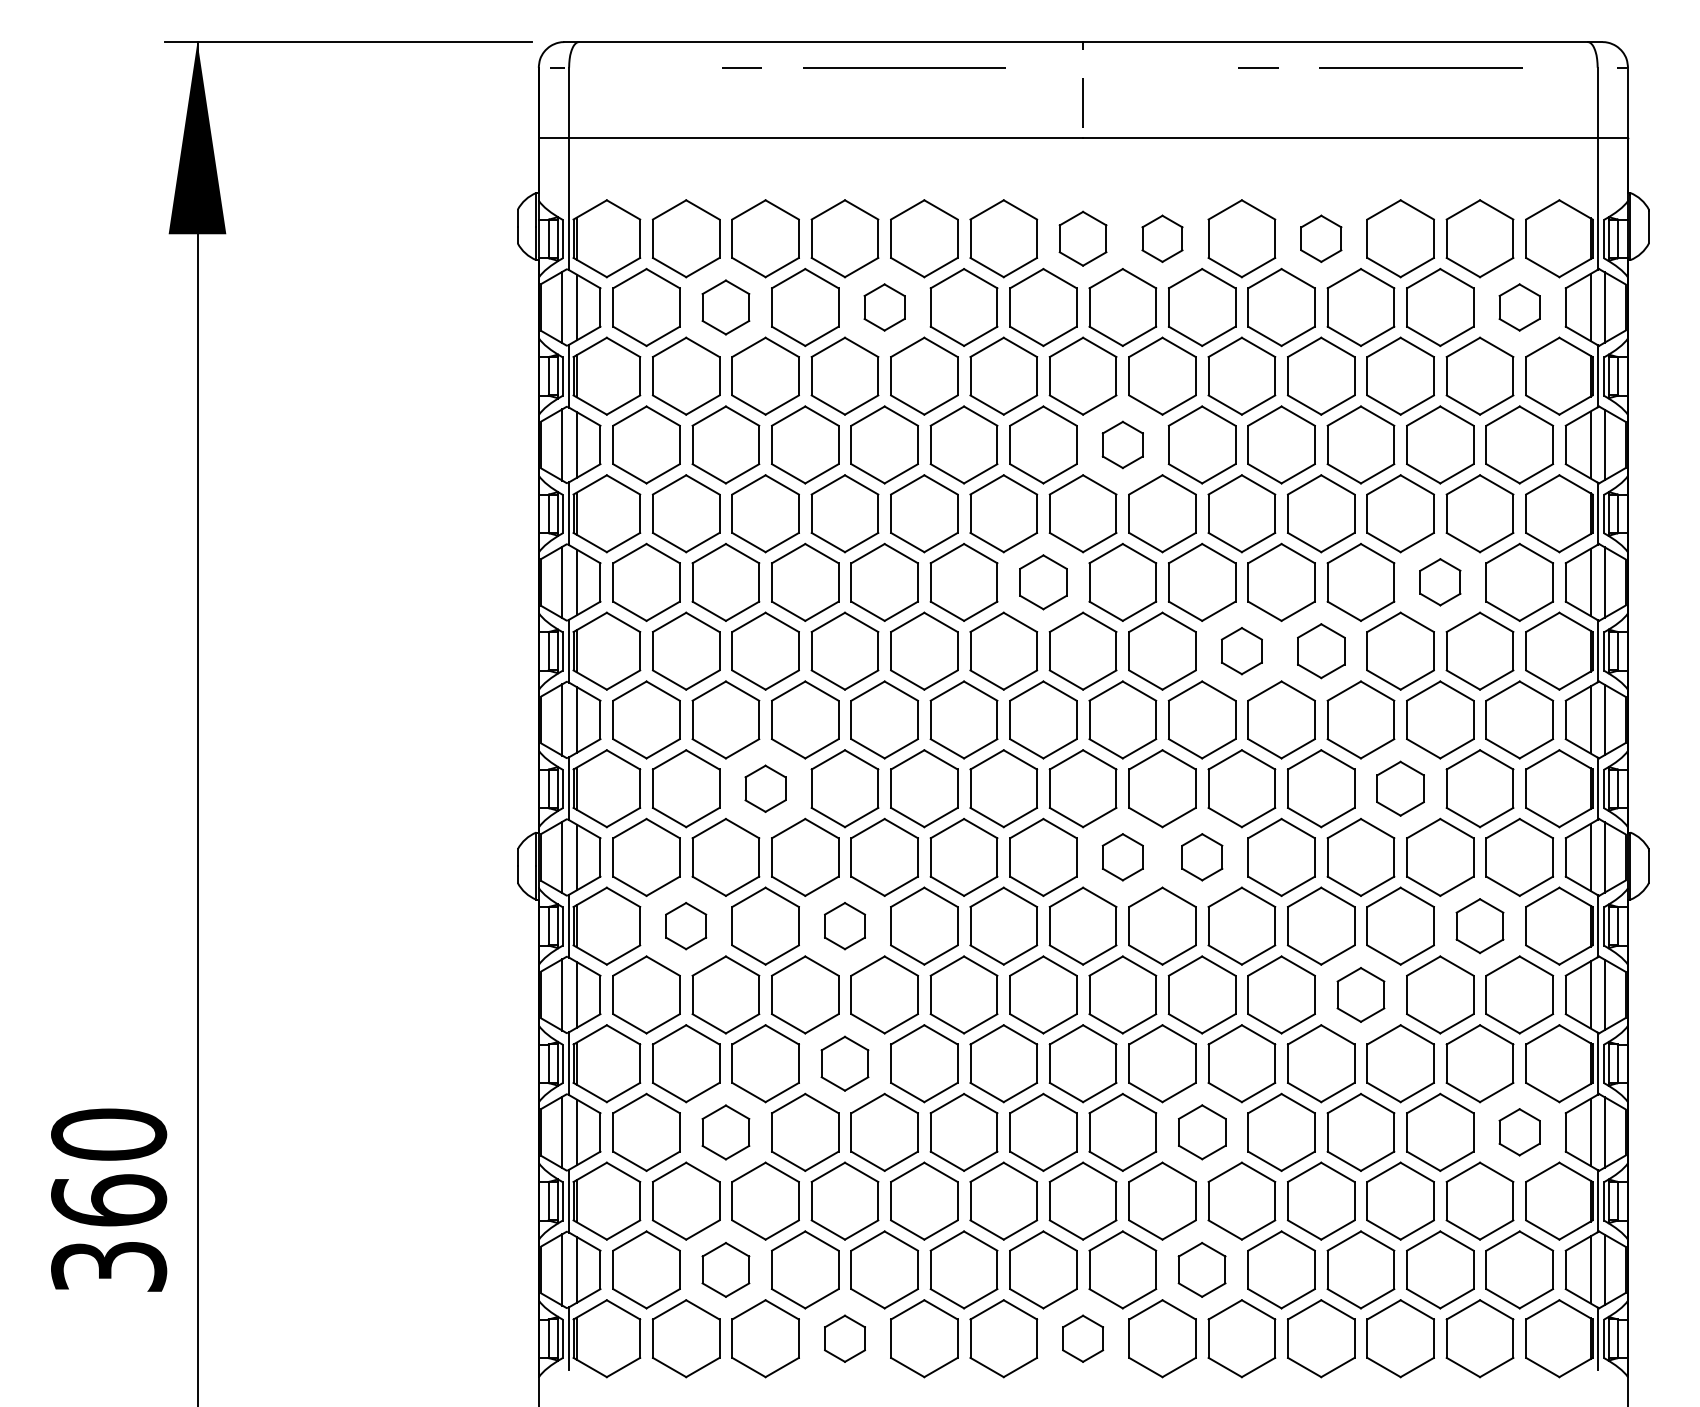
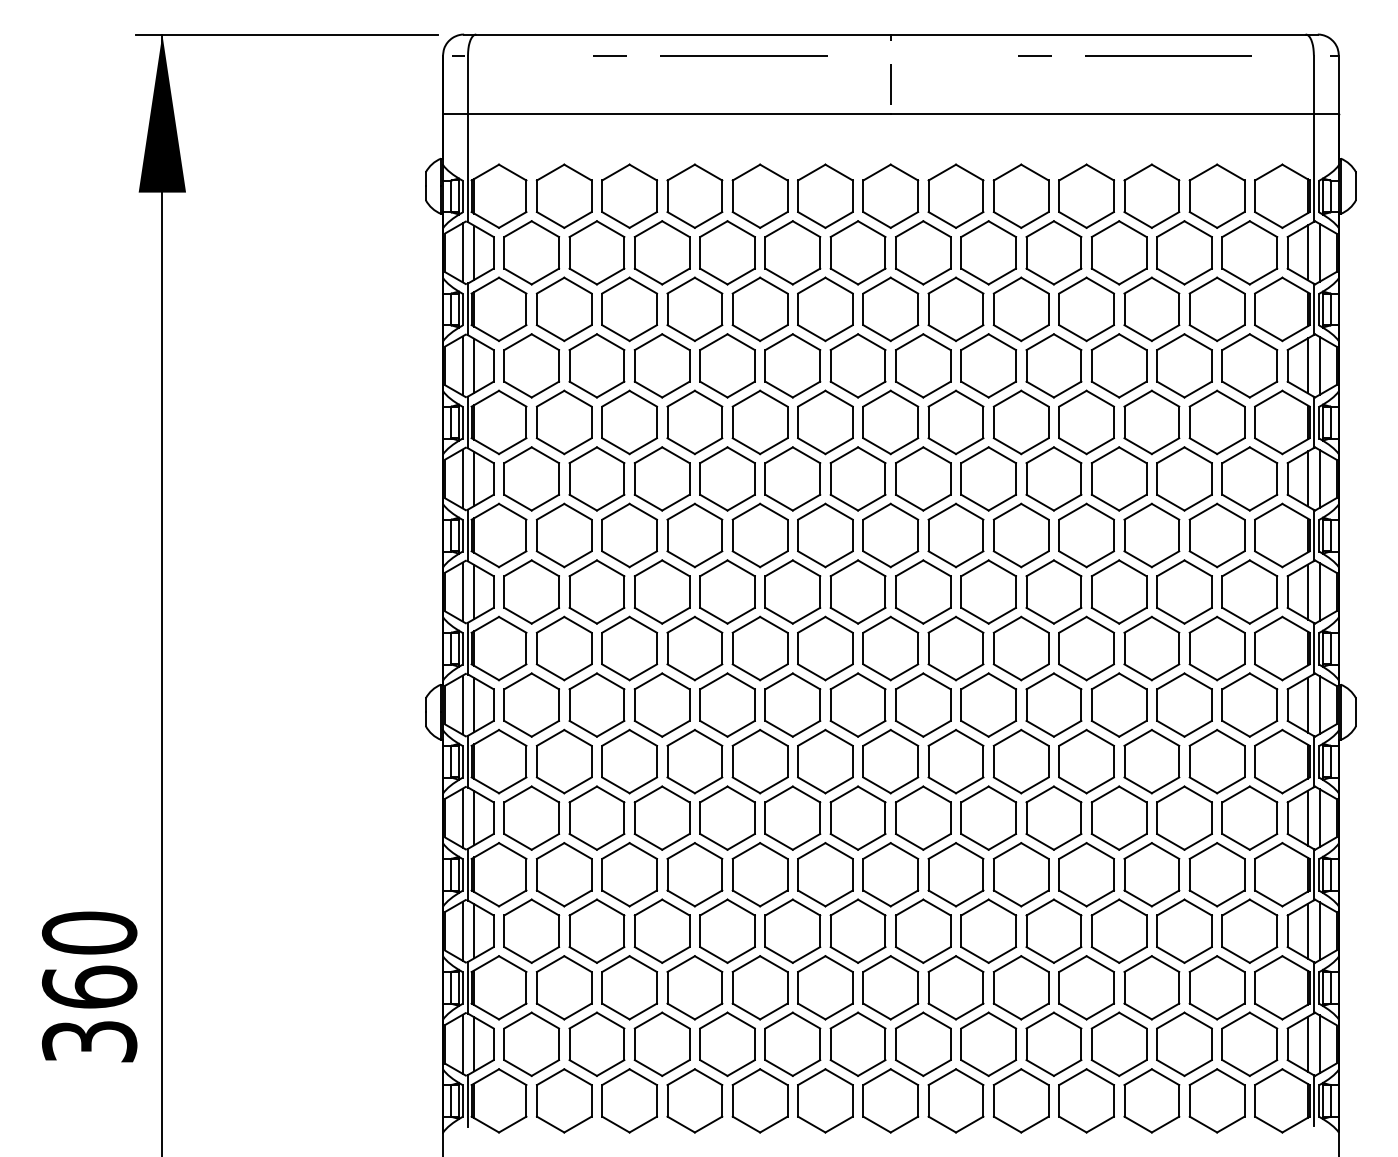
part: (1082, 238) -> (890, 196), size x1.43
part: (1162, 238) -> (956, 196), size x1.67
part: (1321, 238) -> (1086, 196), size x1.67
part: (725, 307) -> (596, 252), size x1.43
part: (884, 307) -> (727, 252), size x1.67
part: (1519, 307) -> (1249, 252), size x1.67
part: (1122, 444) -> (923, 365), size x1.67
part: (1043, 581) -> (858, 478), size x1.43
part: (1440, 581) -> (1184, 478), size x1.67
part: (1241, 650) -> (1020, 534), size x1.67
part: (1321, 650) -> (1086, 534), size x1.43
part: (765, 788) -> (629, 648), size x1.67
part: (1400, 788) -> (1151, 648), size x1.43
part: (1122, 856) -> (923, 704), size x1.67
part: (1202, 856) -> (988, 704), size x1.67
part: (685, 925) -> (563, 761), size x1.67
part: (844, 925) -> (694, 761), size x1.67
part: (1479, 925) -> (1216, 761), size x1.43
part: (1360, 994) -> (1118, 817), size x1.43
part: (844, 1063) -> (694, 874), size x1.43
part: (1202, 1131) -> (988, 930), size x1.43
part: (1519, 1131) -> (1249, 930), size x1.67
part: (725, 1132) -> (596, 931), size x1.43
part: (725, 1269) -> (596, 1043), size x1.43
part: (1201, 1269) -> (988, 1043), size x1.43
part: (844, 1338) -> (694, 1100), size x1.67
part: (1082, 1338) -> (890, 1100), size x1.67

